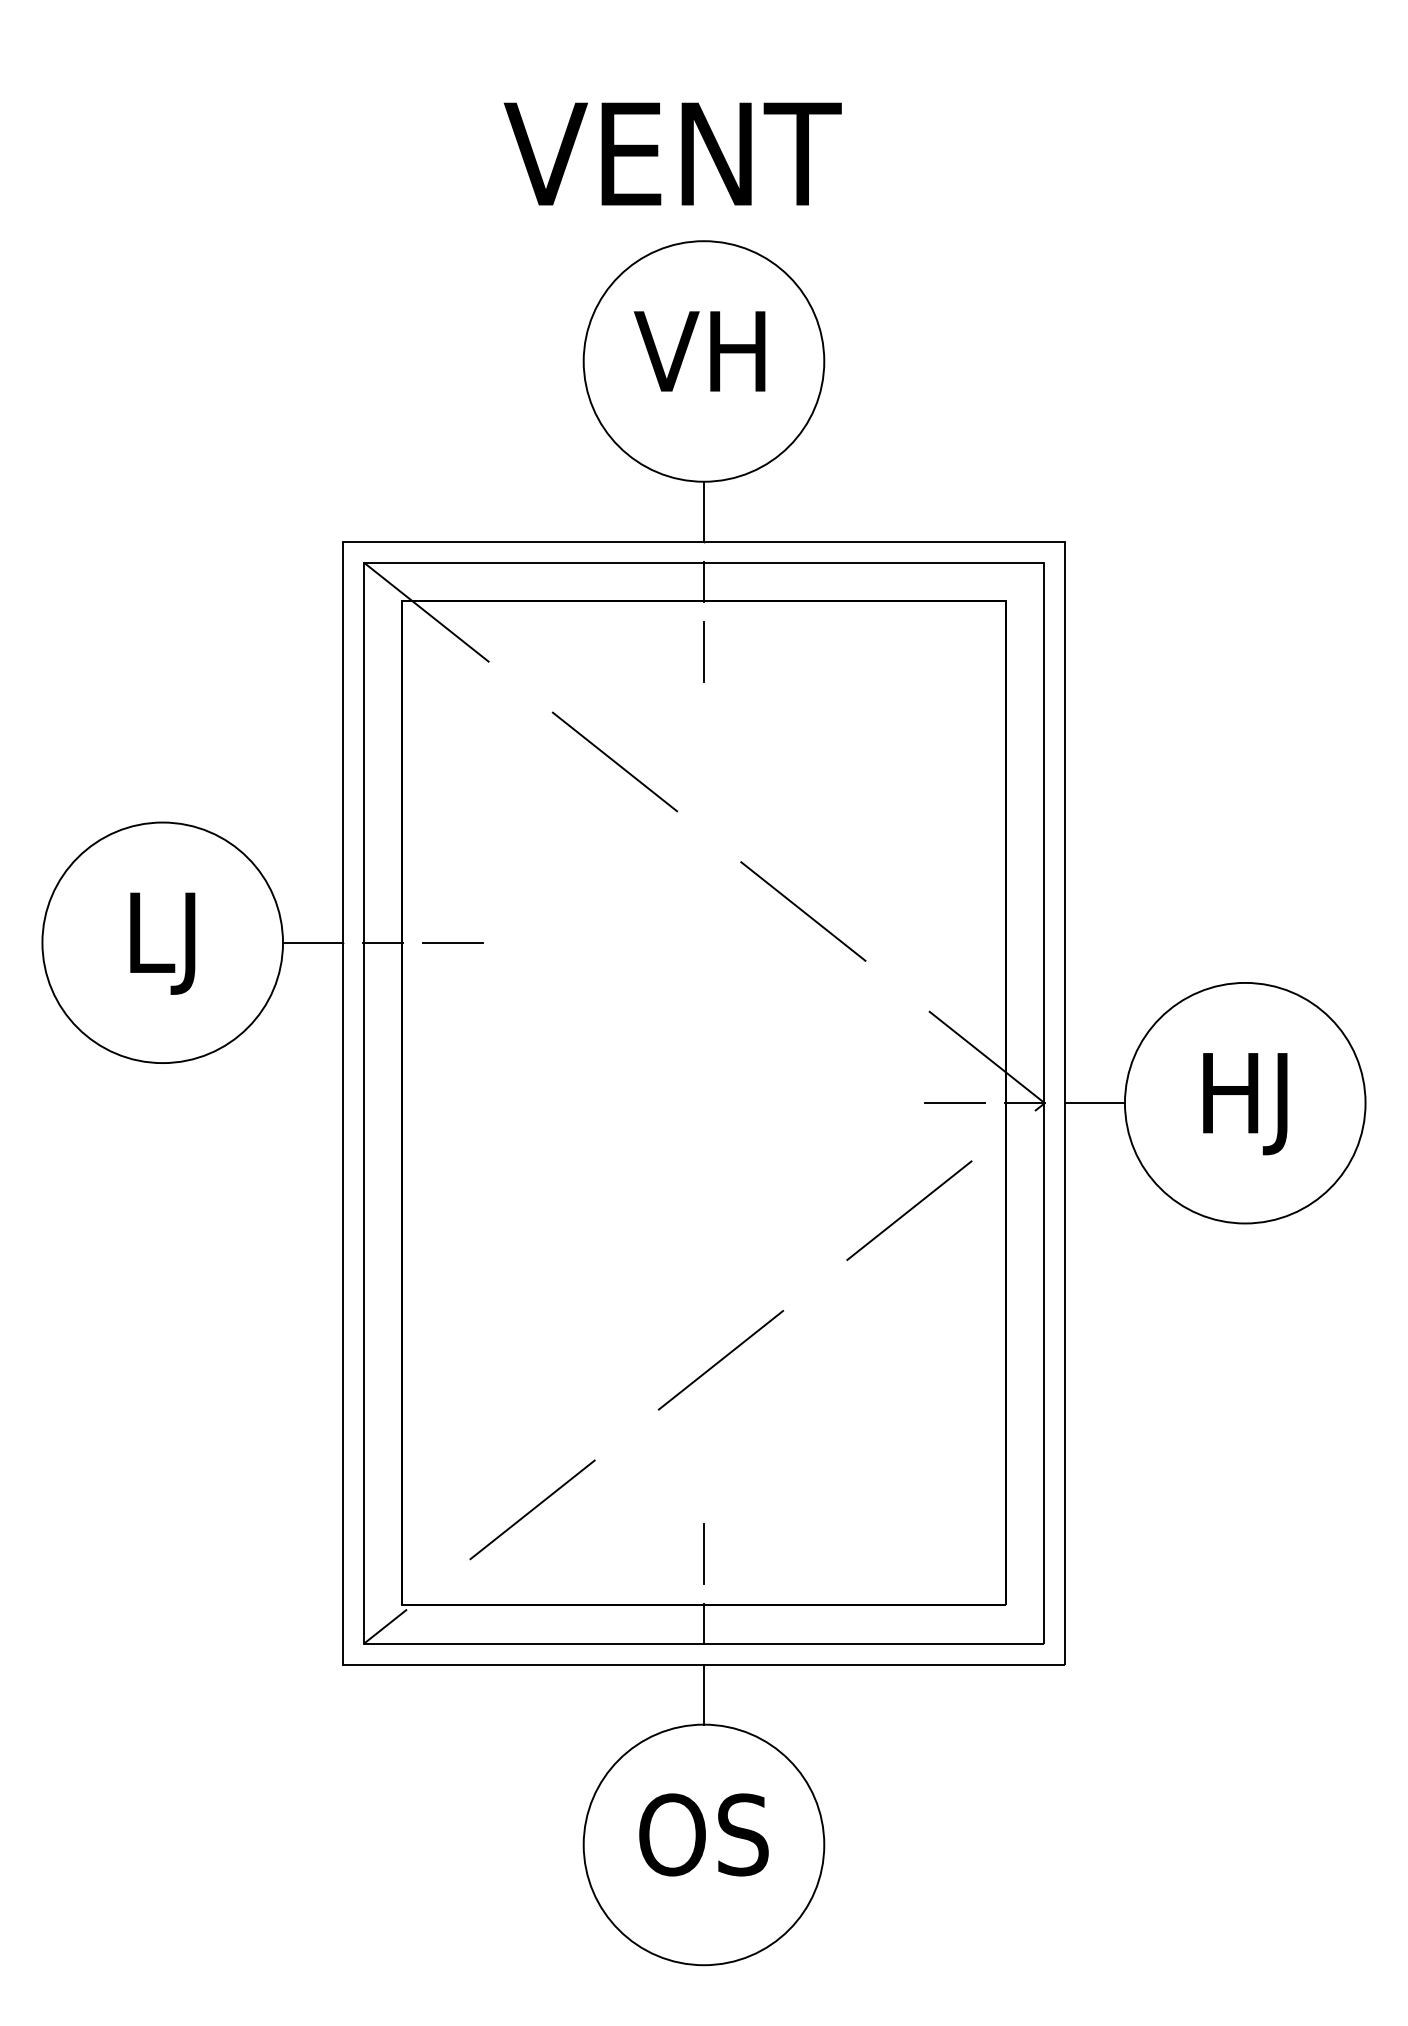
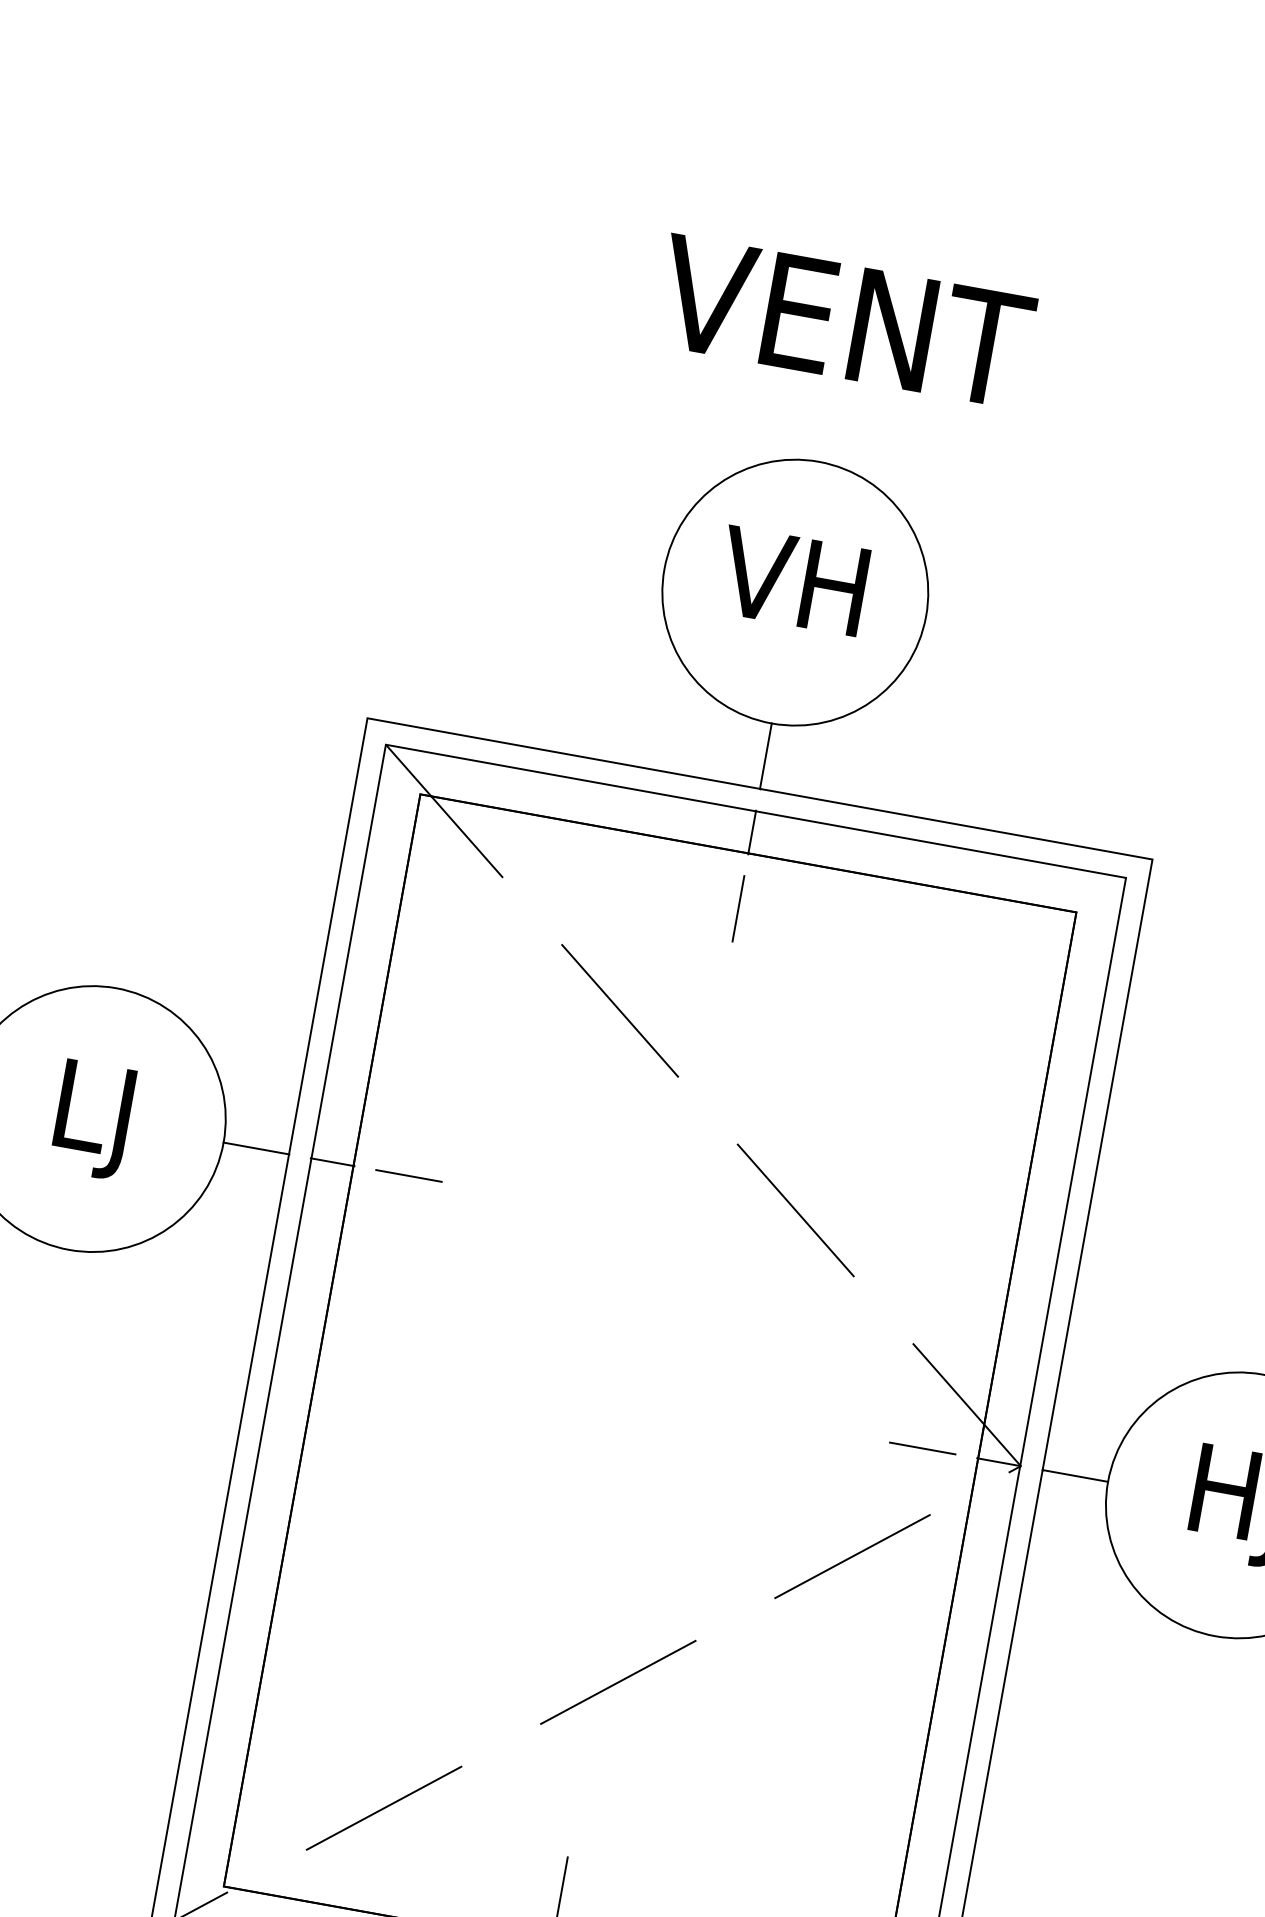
text: (672, 153) -> (844, 320), moved

